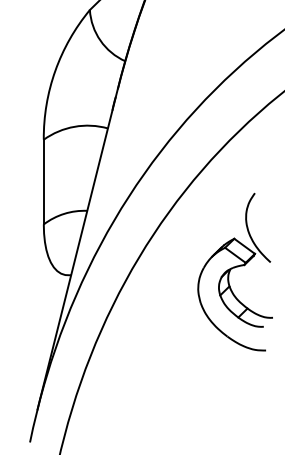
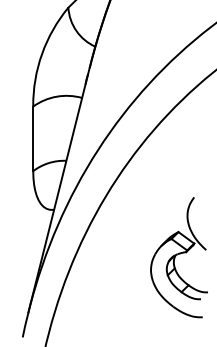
part: (234, 272) -> (178, 257), moved

